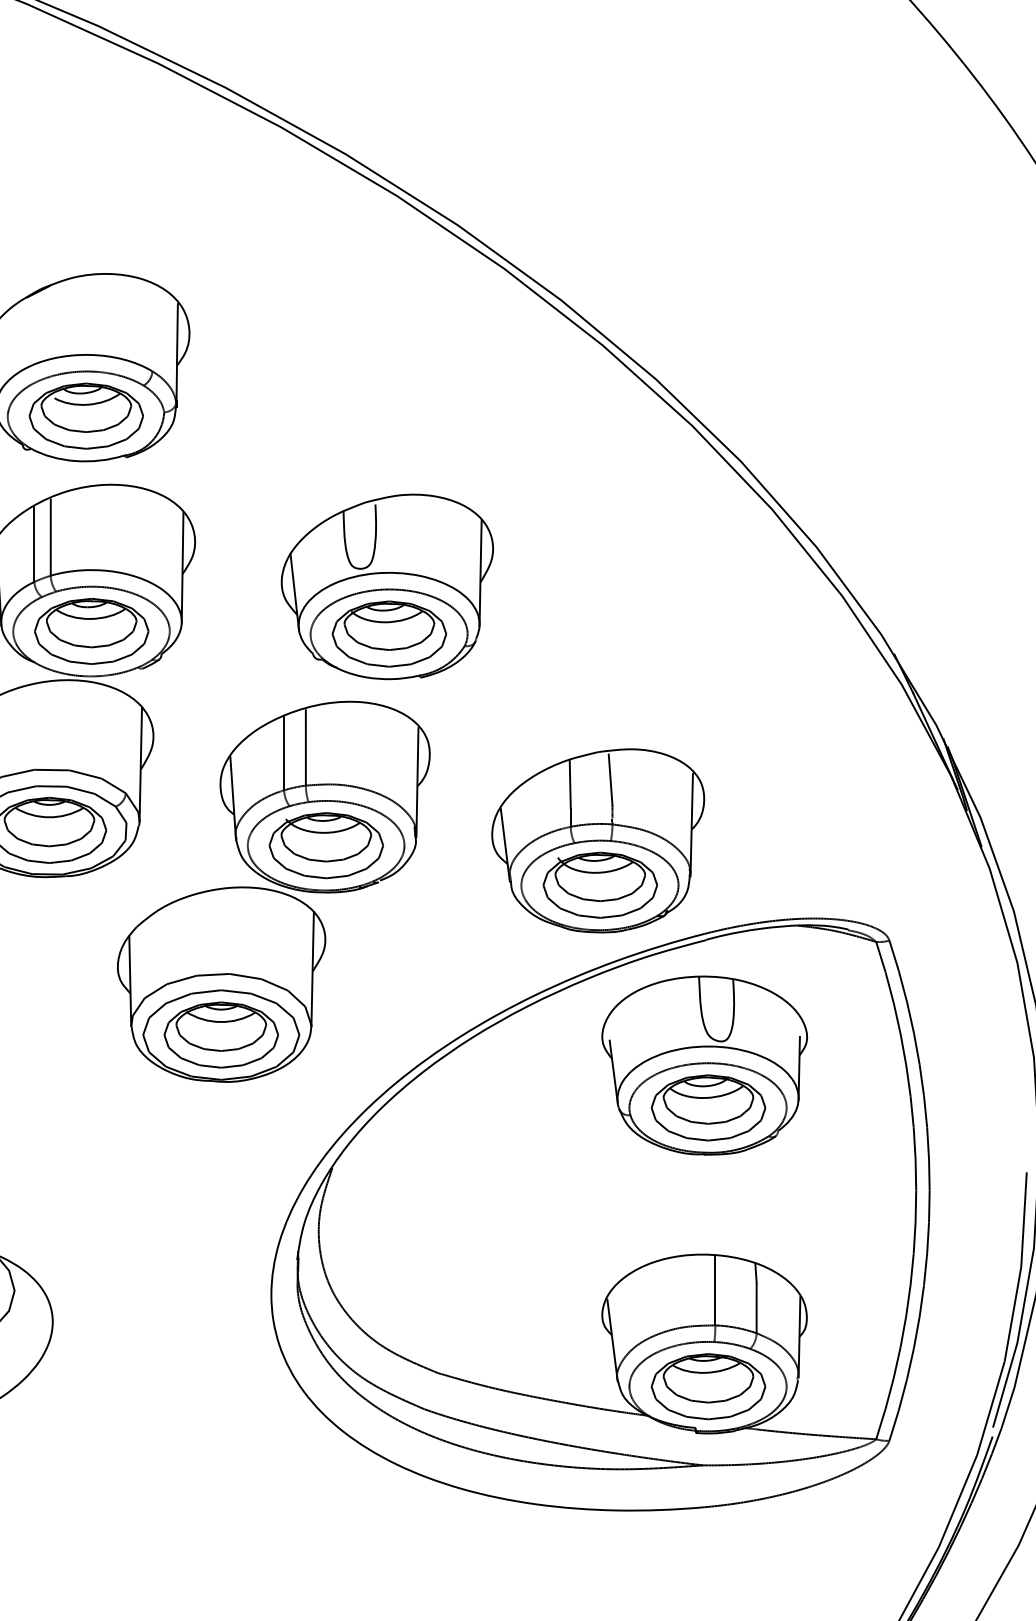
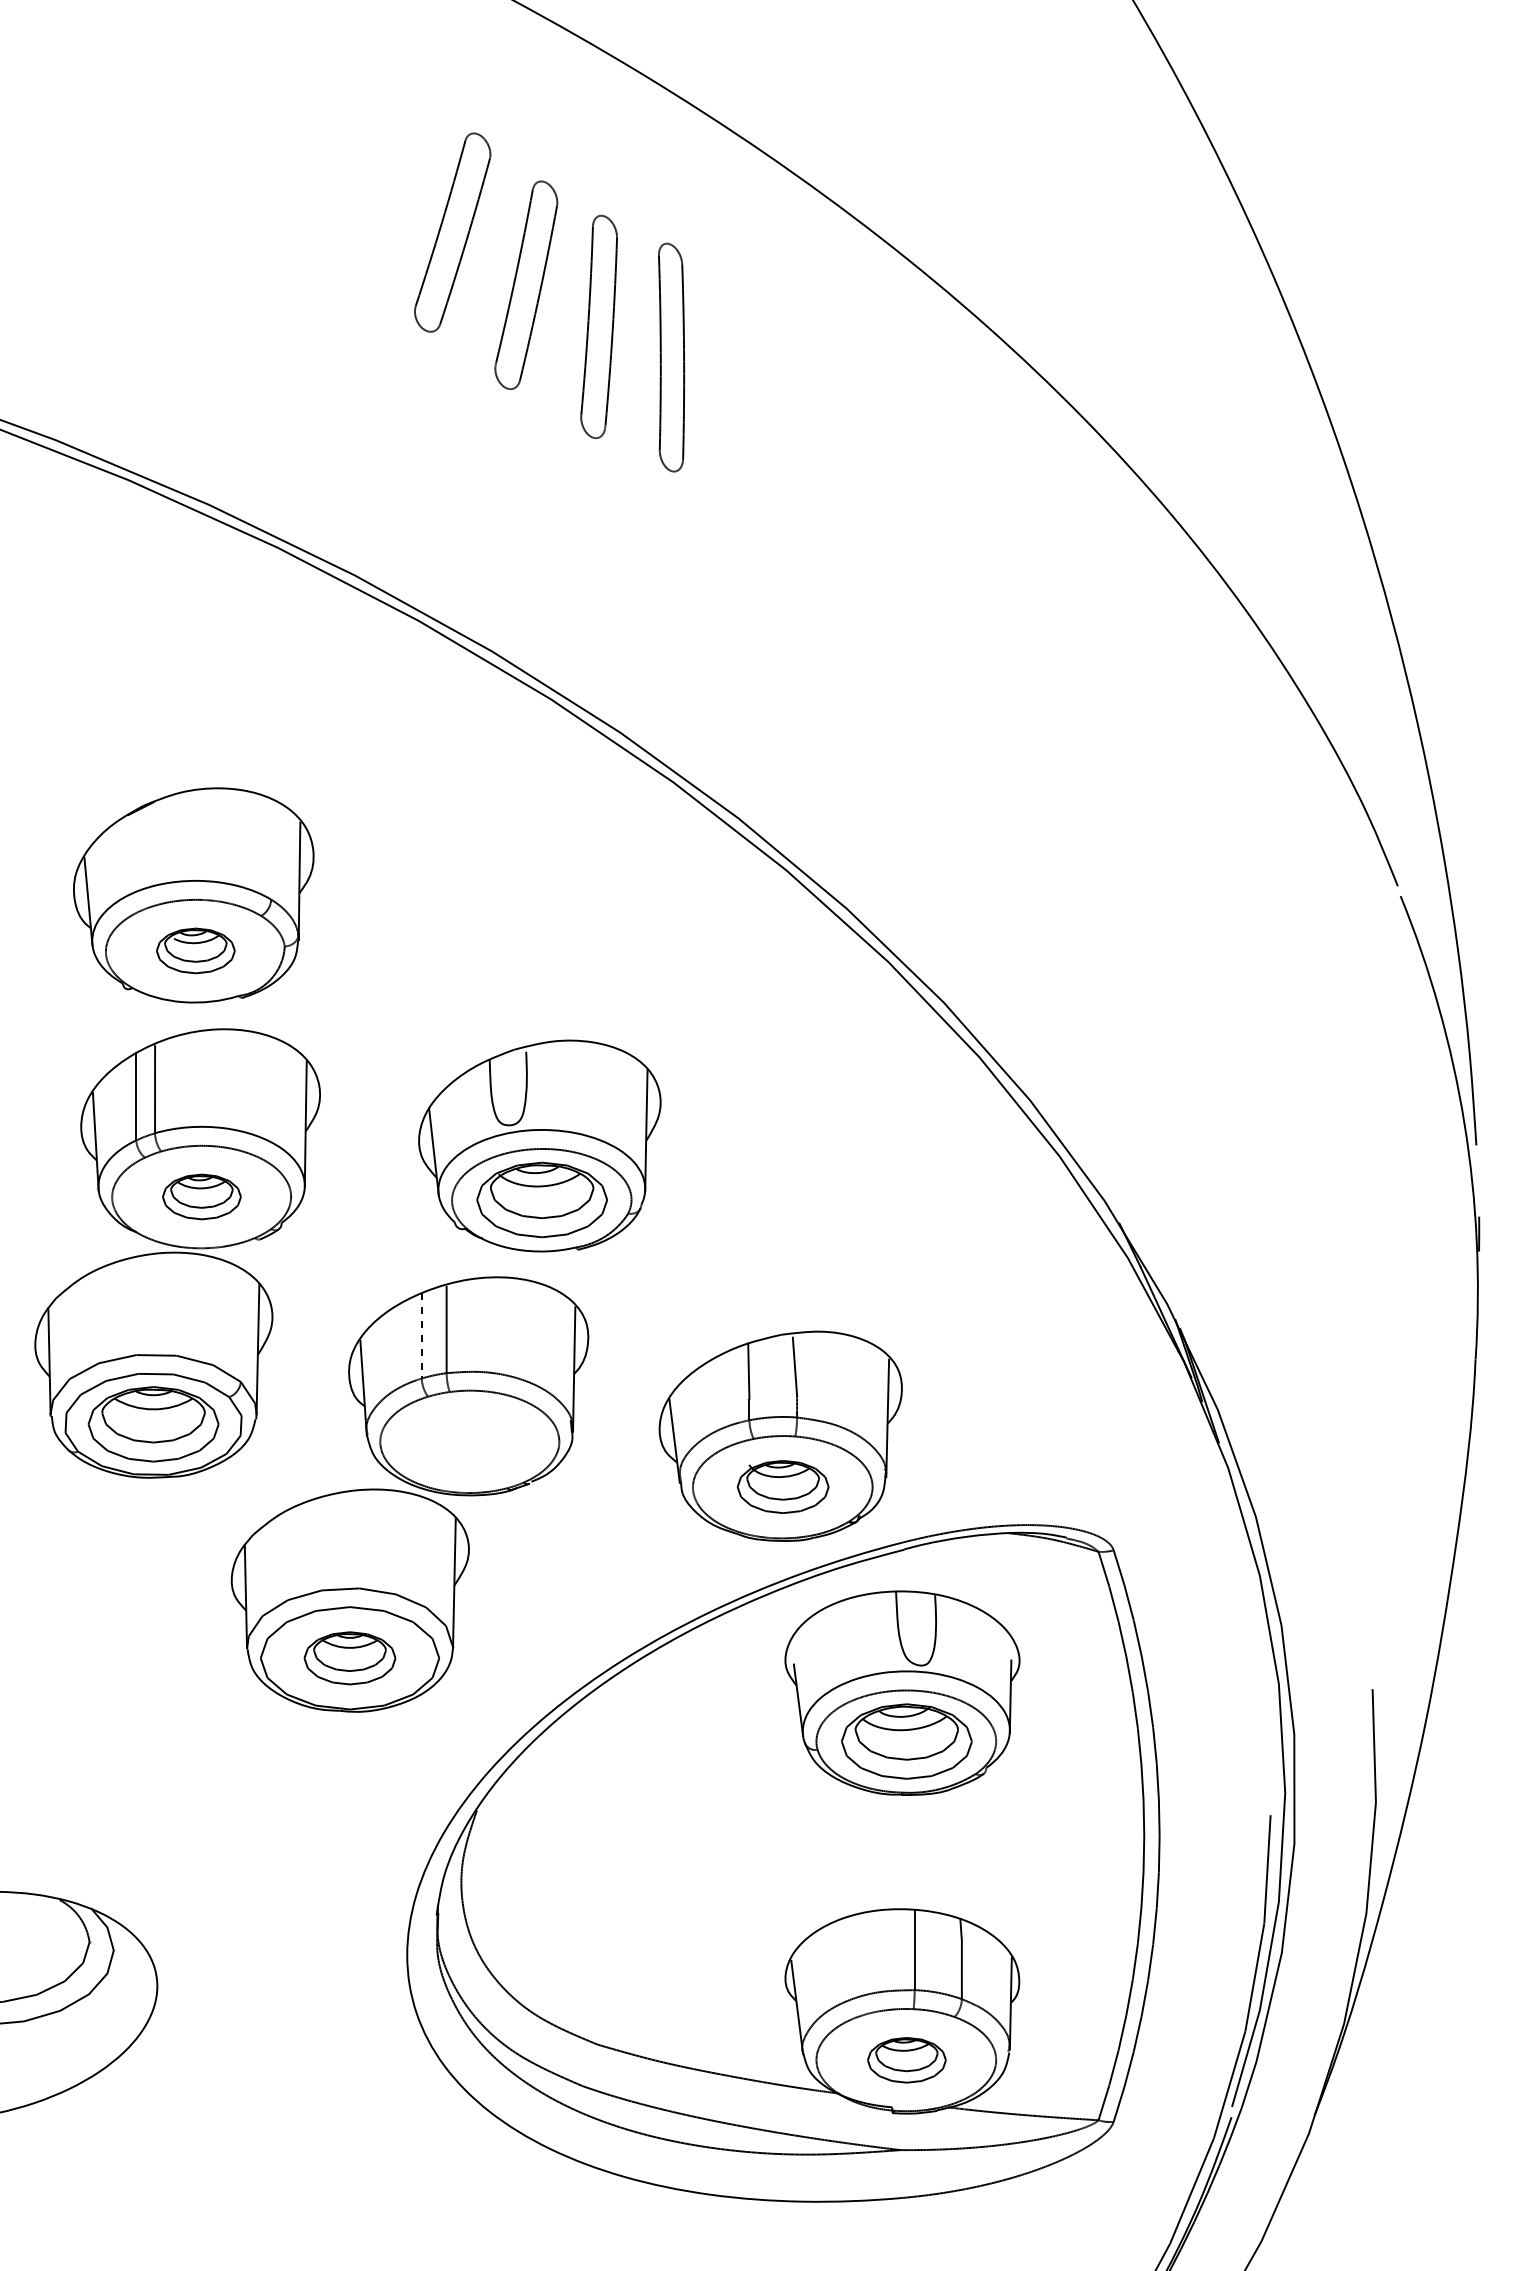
part: (86, 415) -> (195, 950), size x0.6
part: (91, 631) -> (201, 1196), size x0.6
line: (283, 752) -> (421, 1335), solid -> dashed
part: (325, 845) -> (469, 1441), removed
part: (599, 884) -> (782, 1486), size x0.7
part: (220, 1035) -> (349, 1658), size x0.7
part: (708, 1386) -> (906, 2060), size x0.6

